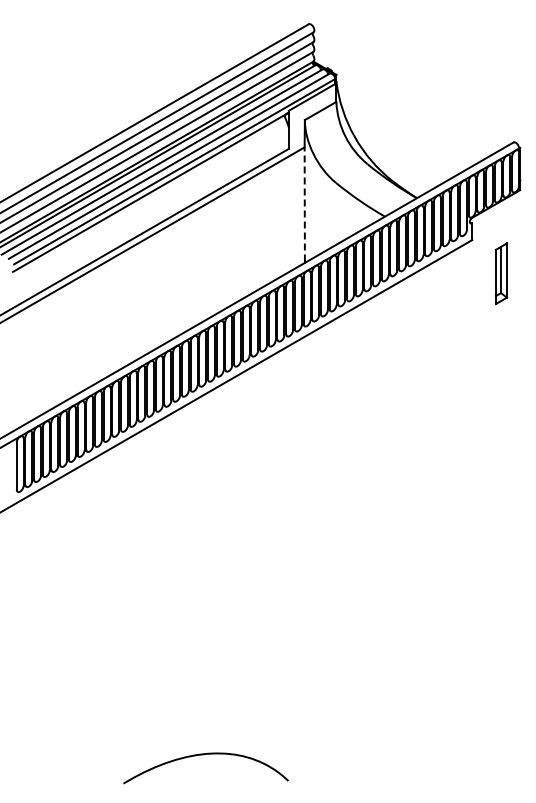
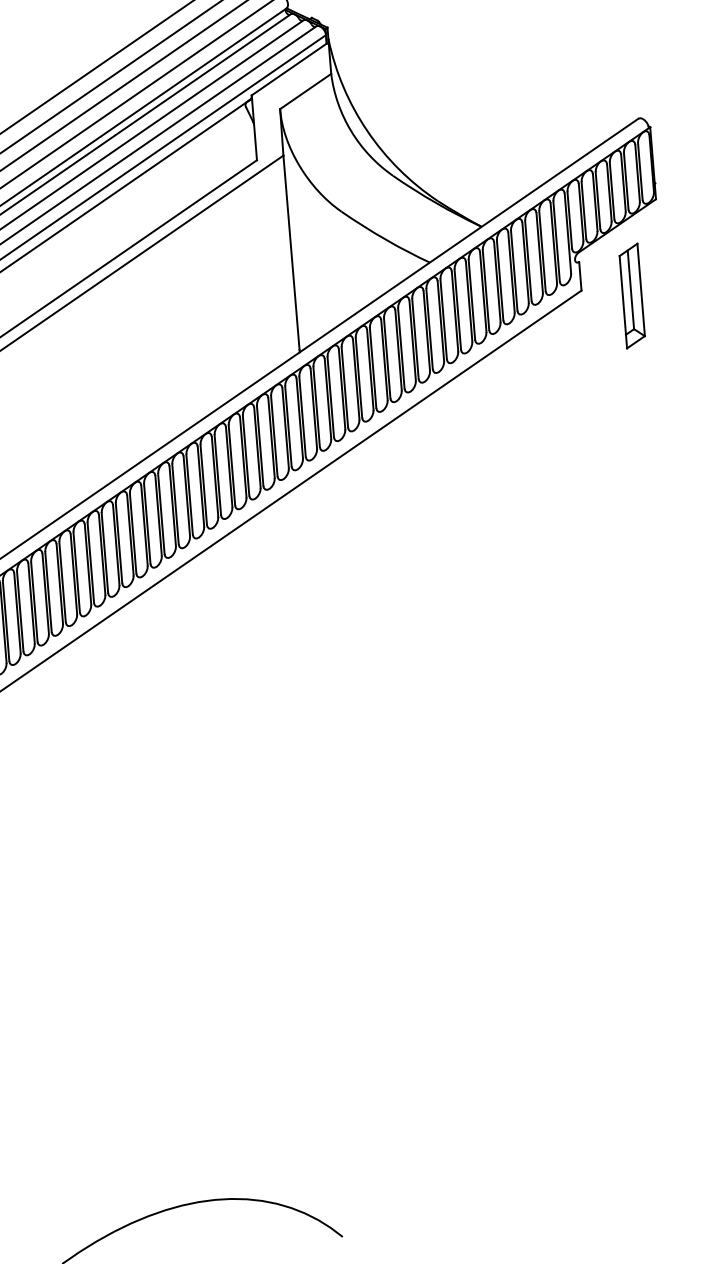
line: (304, 203) -> (290, 251), dashed -> solid
part: (501, 273) -> (632, 295), moved

